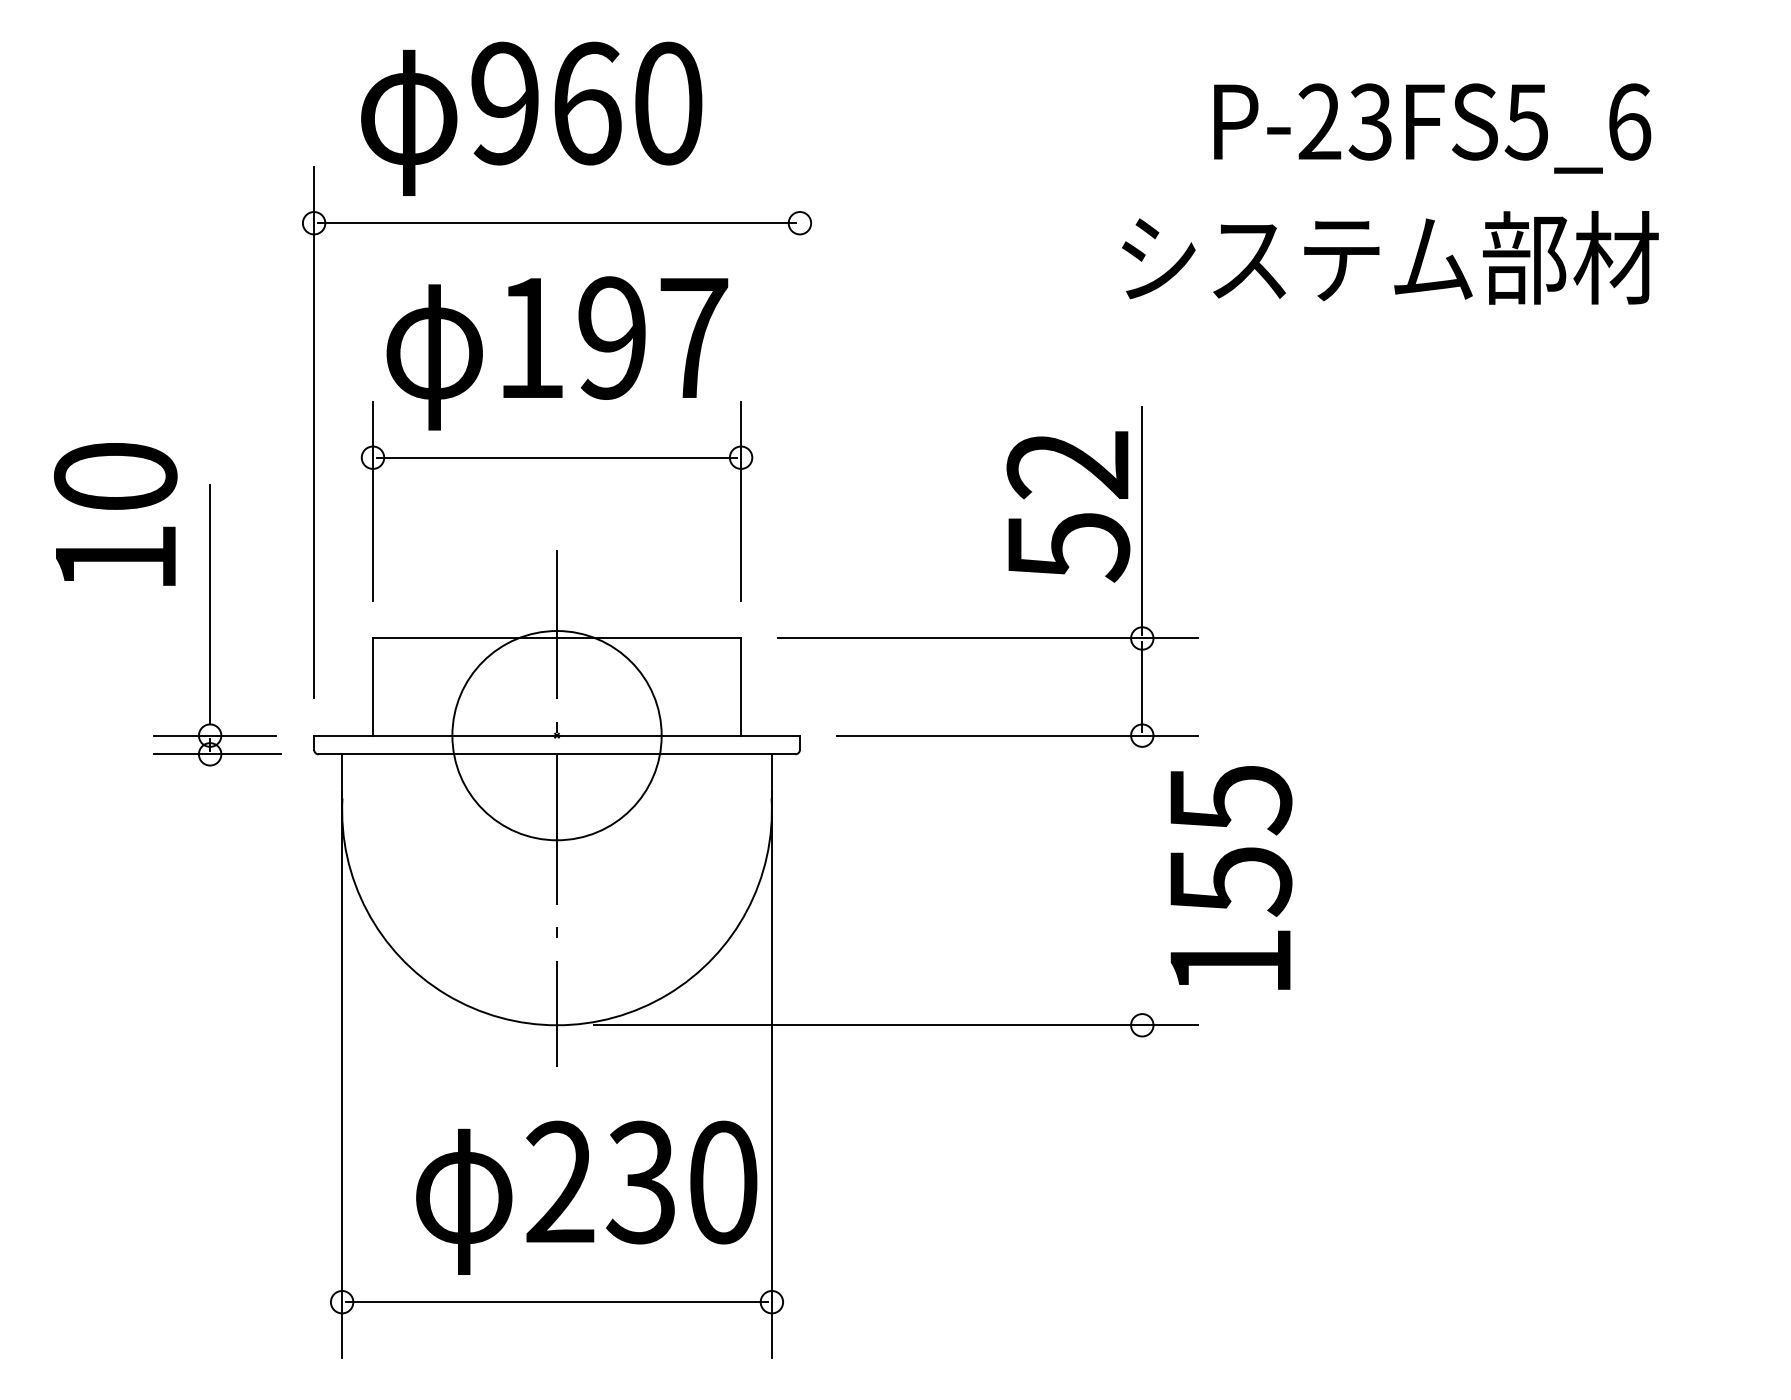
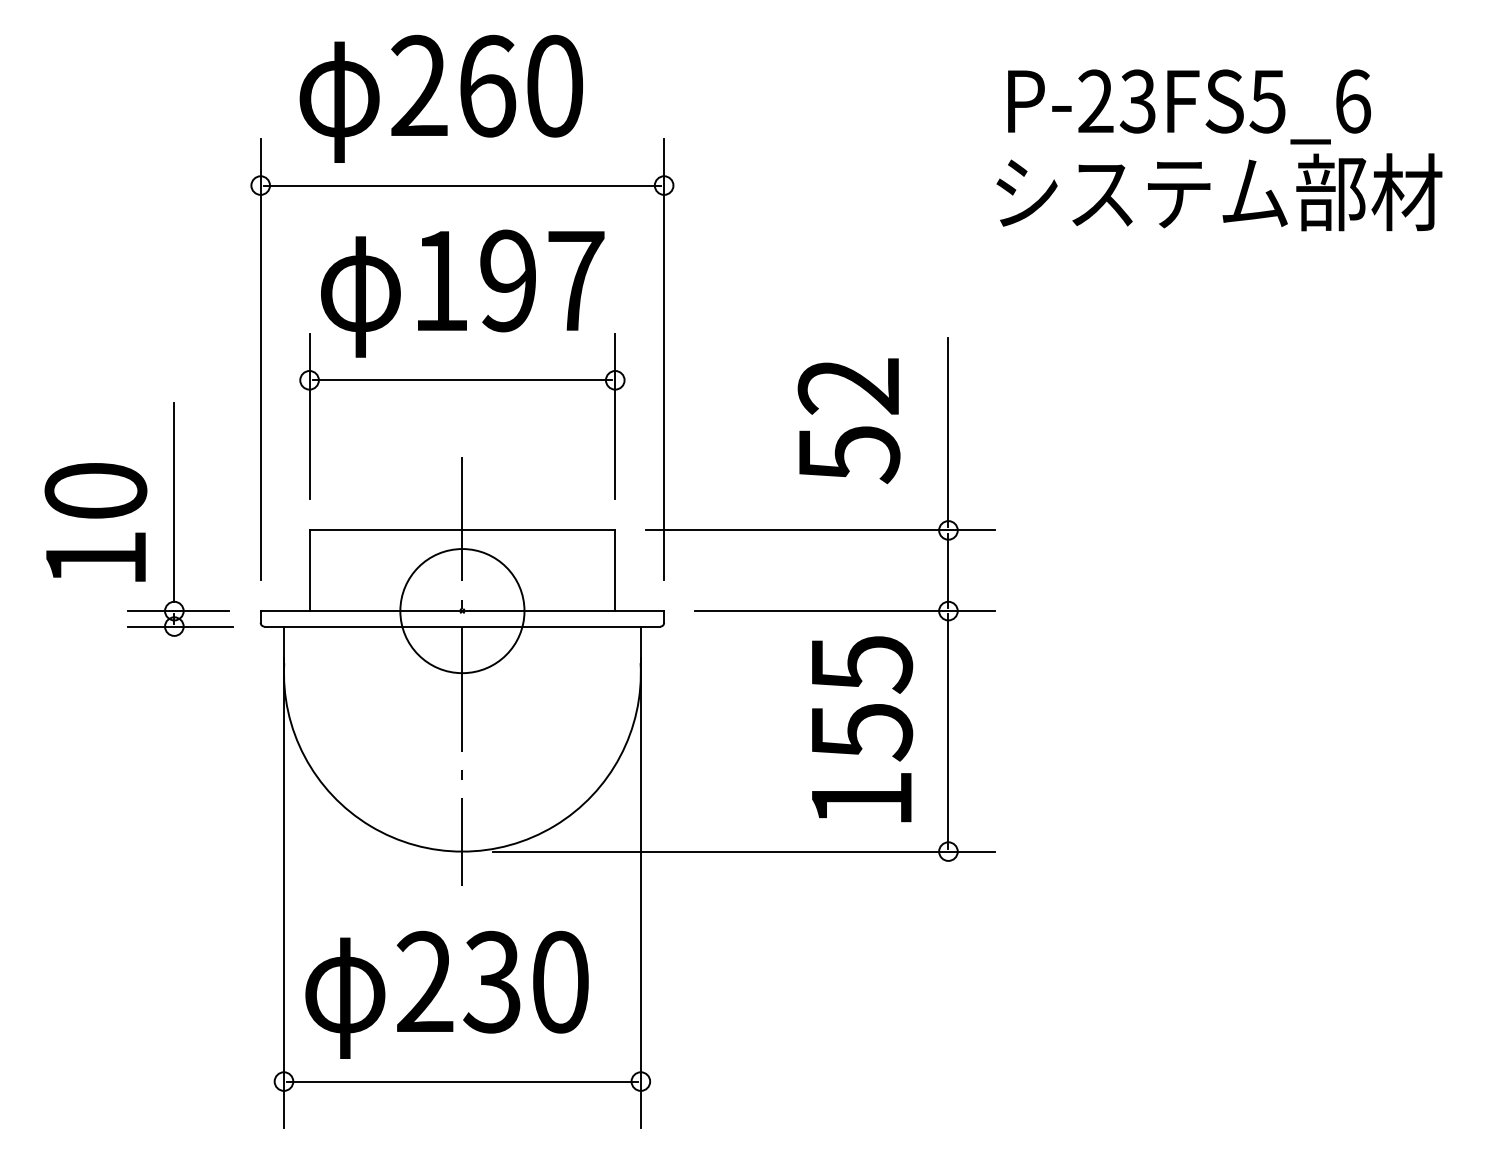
text: (505, 103) -> (419, 86), 960 -> 260
text: (1390, 258) -> (1219, 192), moved
line: (800, 432) -> (664, 359), added
text: (1067, 507) -> (848, 421), moved
text: (115, 514) -> (95, 522), moved
circle: (557, 736) -> (462, 611), size x0.71
text: (1231, 878) -> (862, 729), moved
line: (1142, 880) -> (948, 731), added
text: (586, 1197) -> (446, 994), moved

